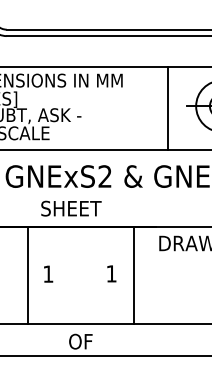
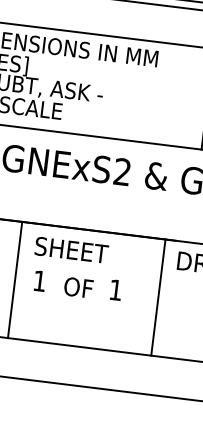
text: (71, 208) -> (71, 250), moved
line: (134, 275) -> (158, 297), moved
text: (80, 341) -> (78, 287), moved

